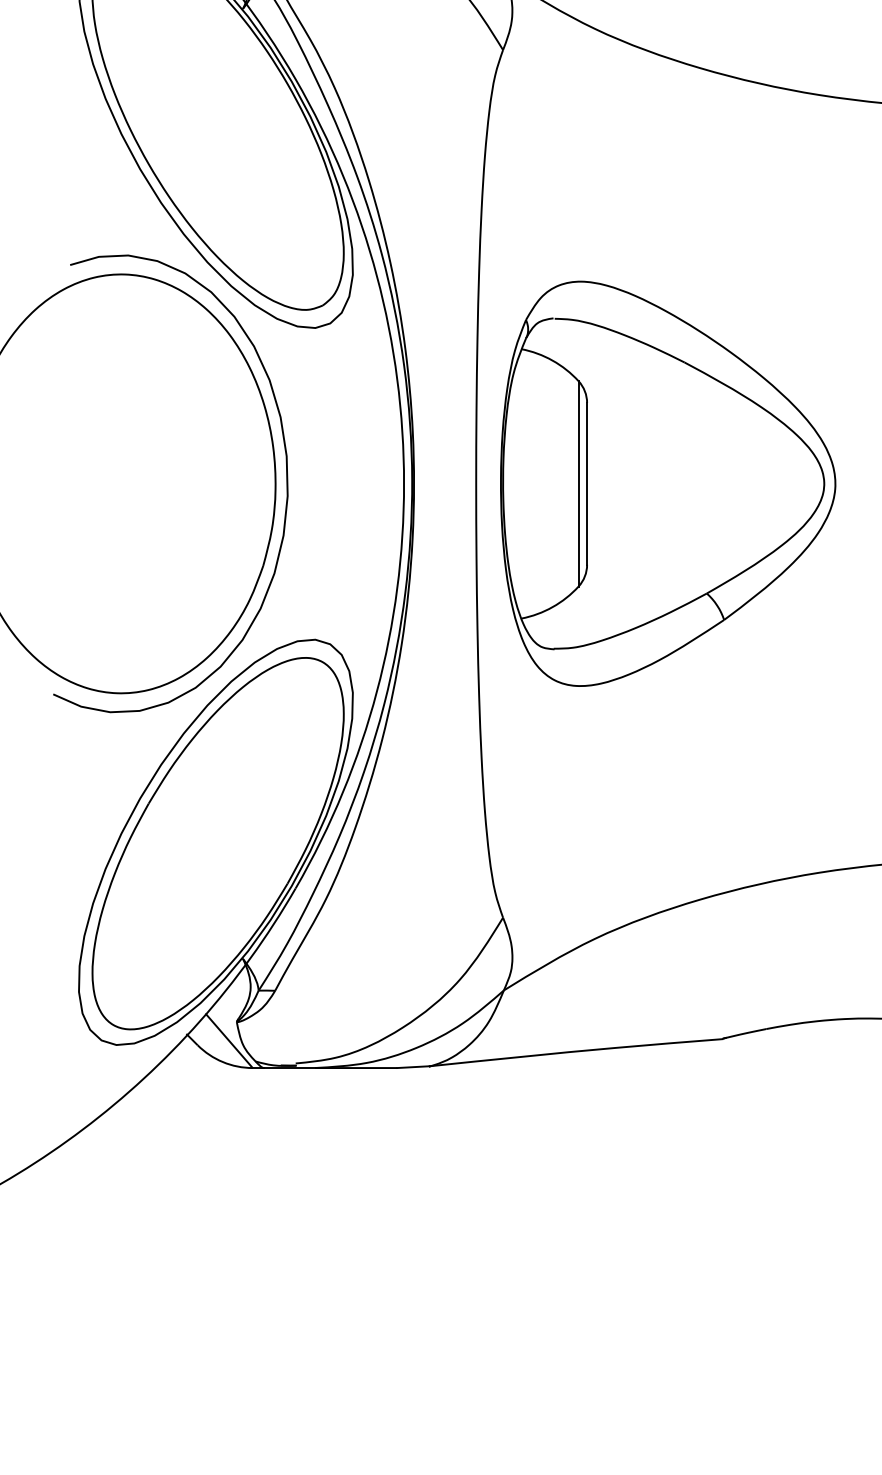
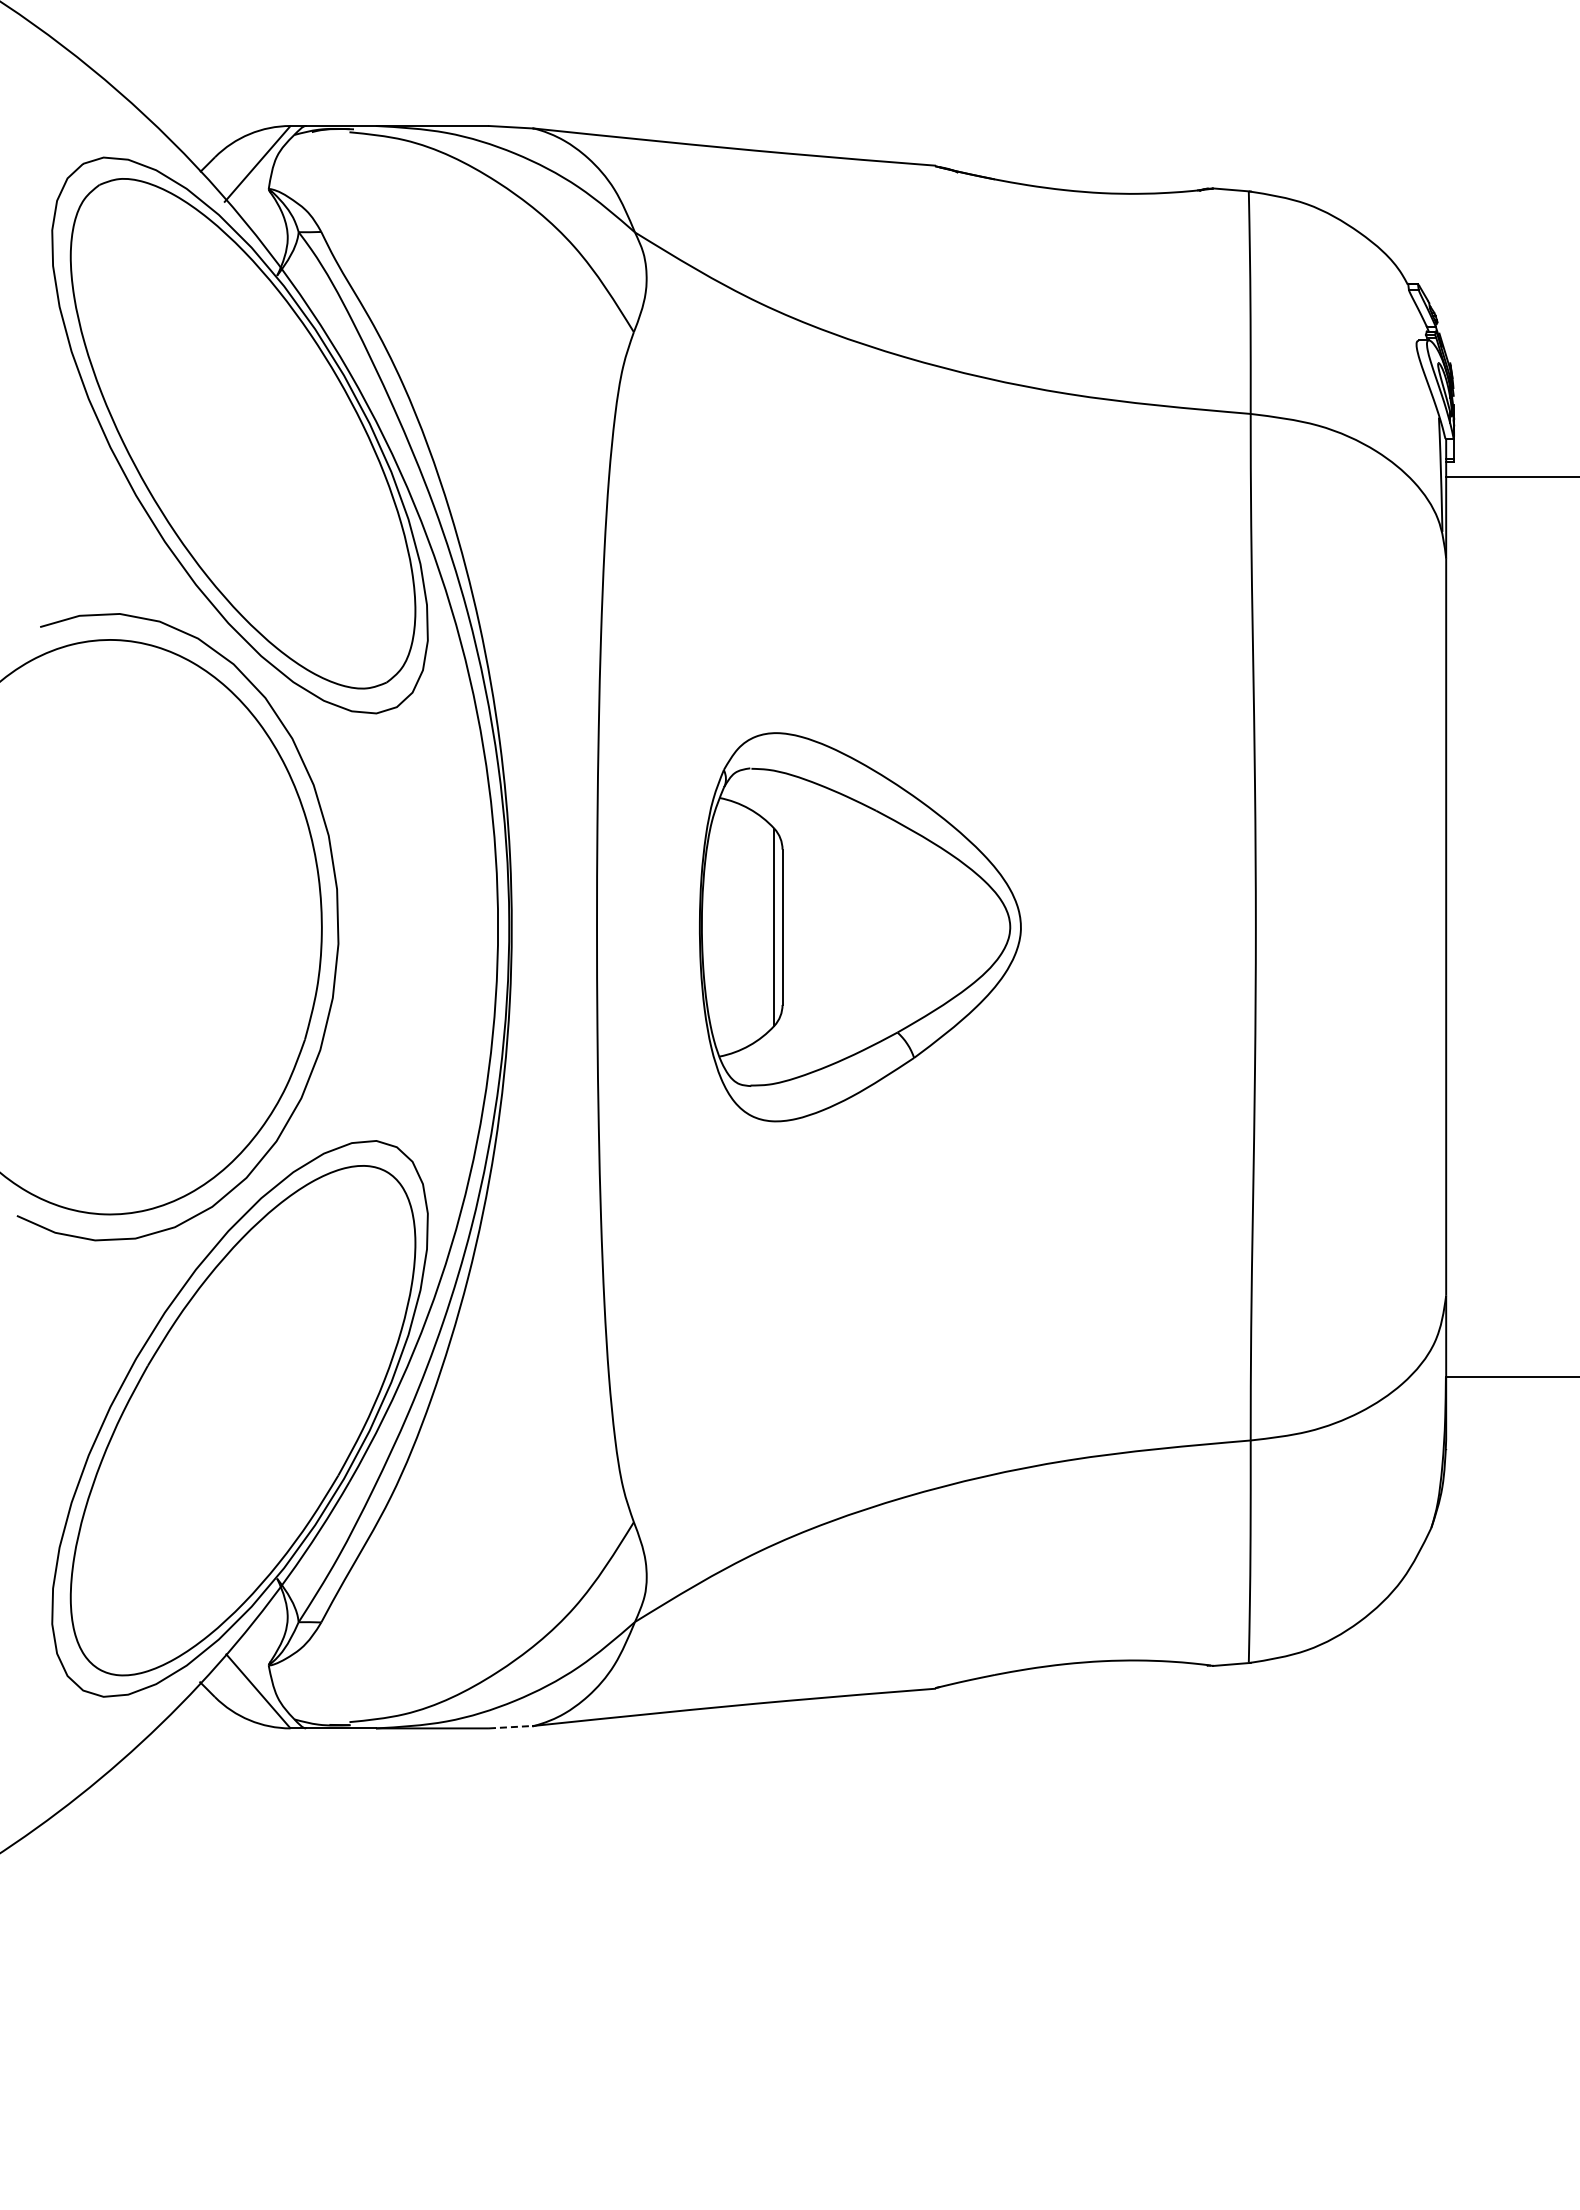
part: (668, 484) -> (860, 927), size x0.7
line: (413, 1067) -> (511, 1727), solid -> dashed

